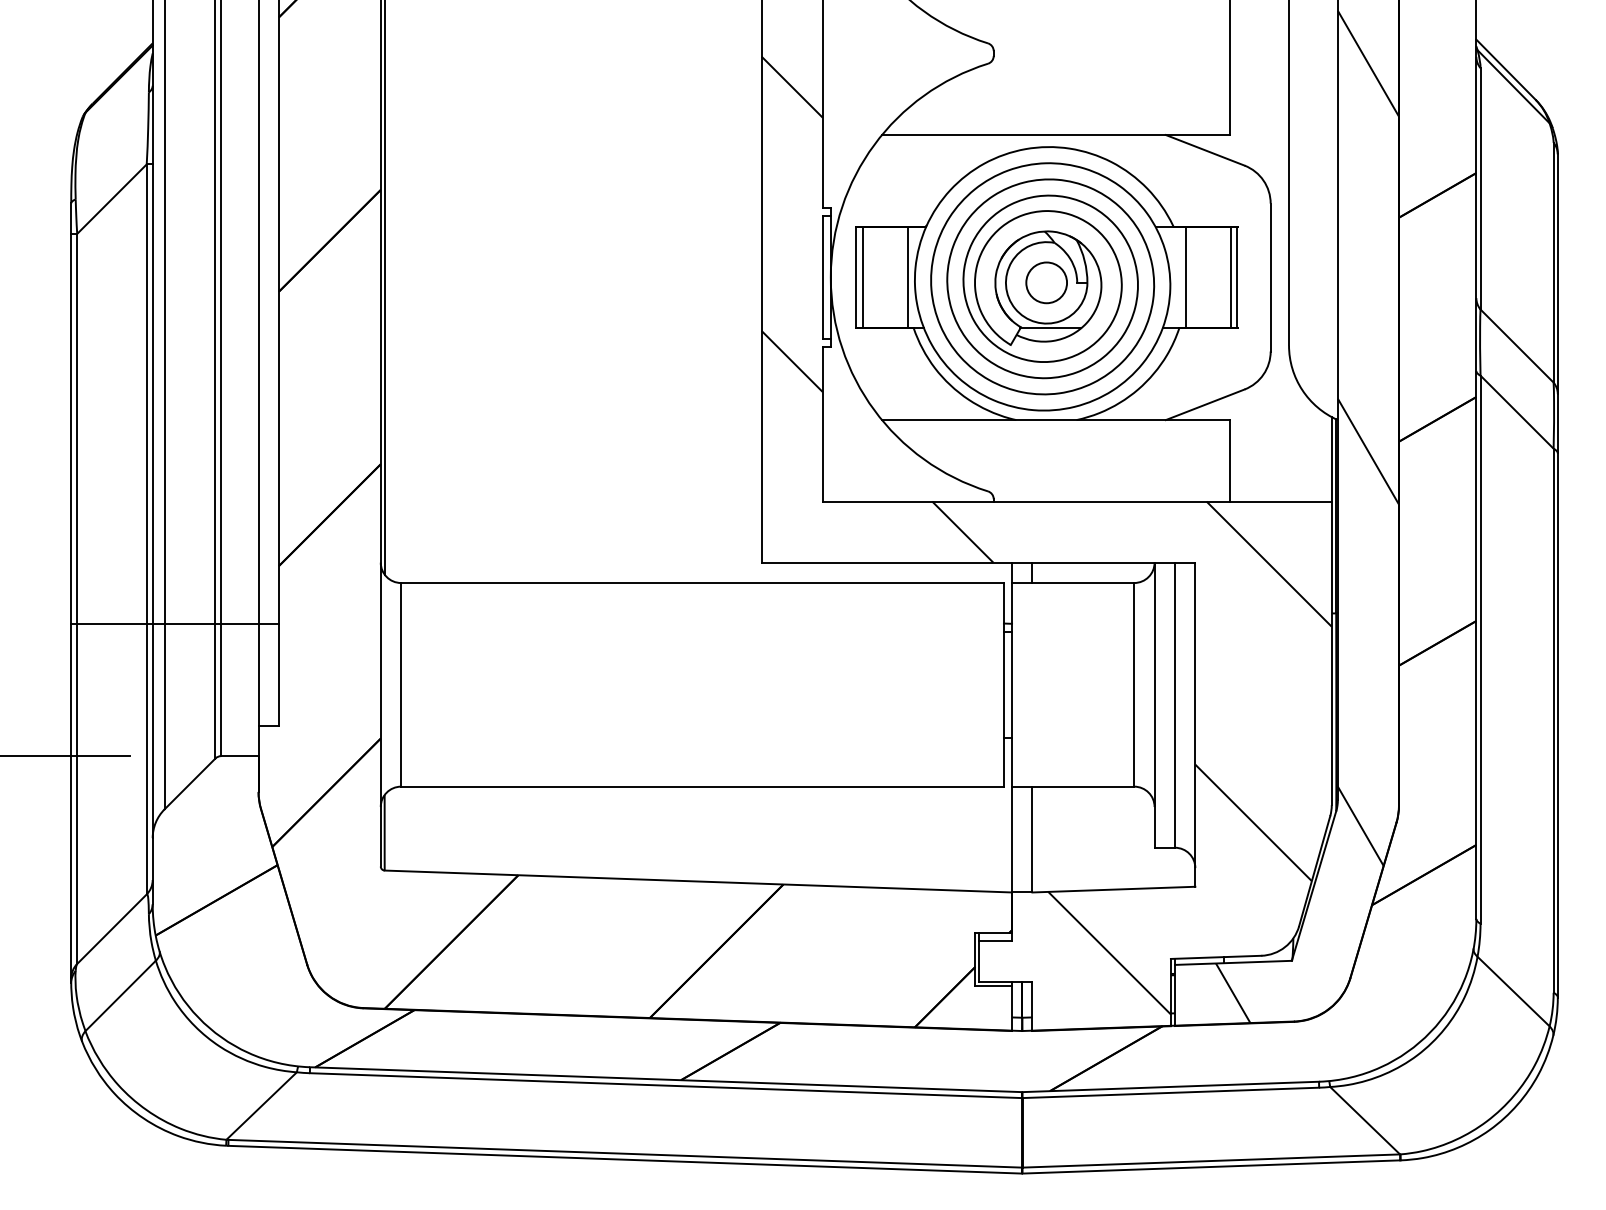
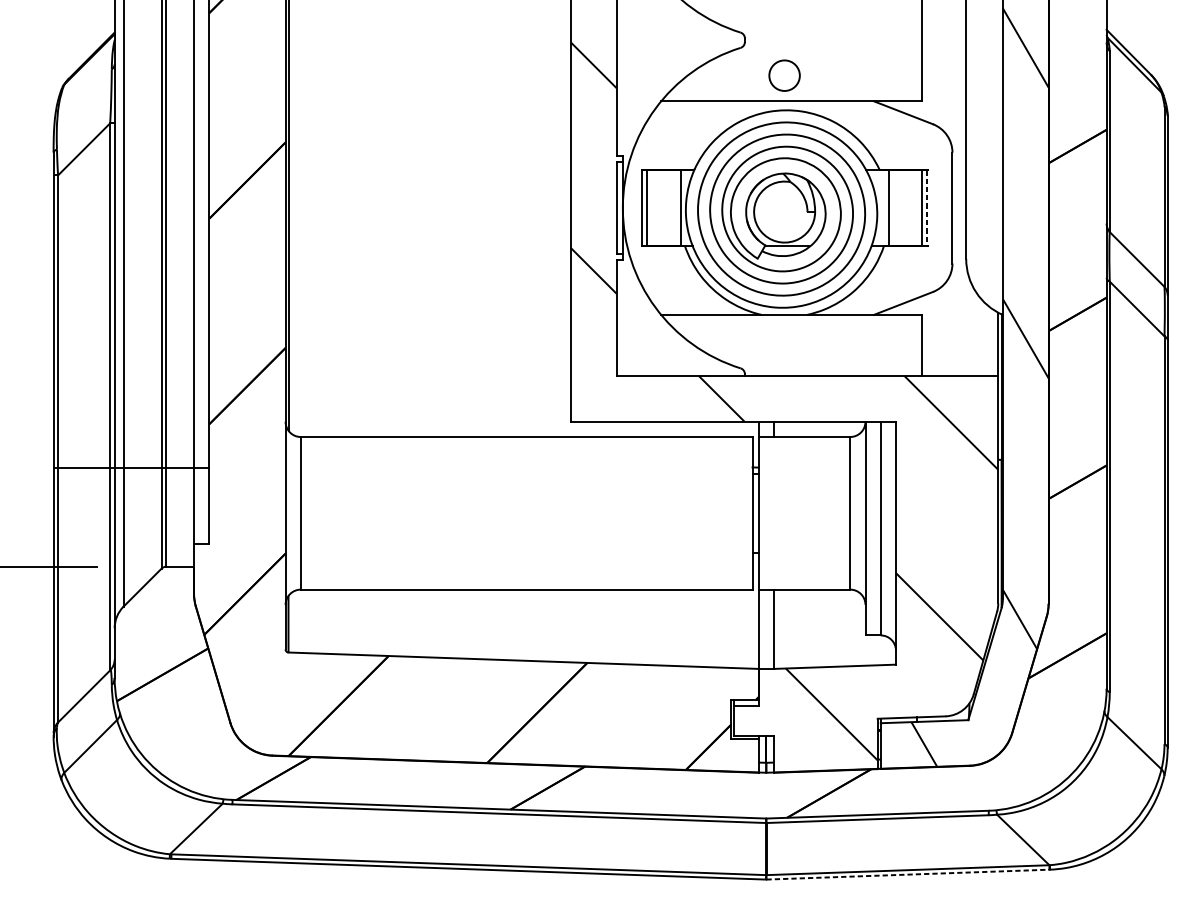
line: (1237, 277) -> (927, 208), solid -> dashed
circle: (1046, 282) -> (784, 75), moved
line: (1211, 1166) -> (908, 874), solid -> dashed

